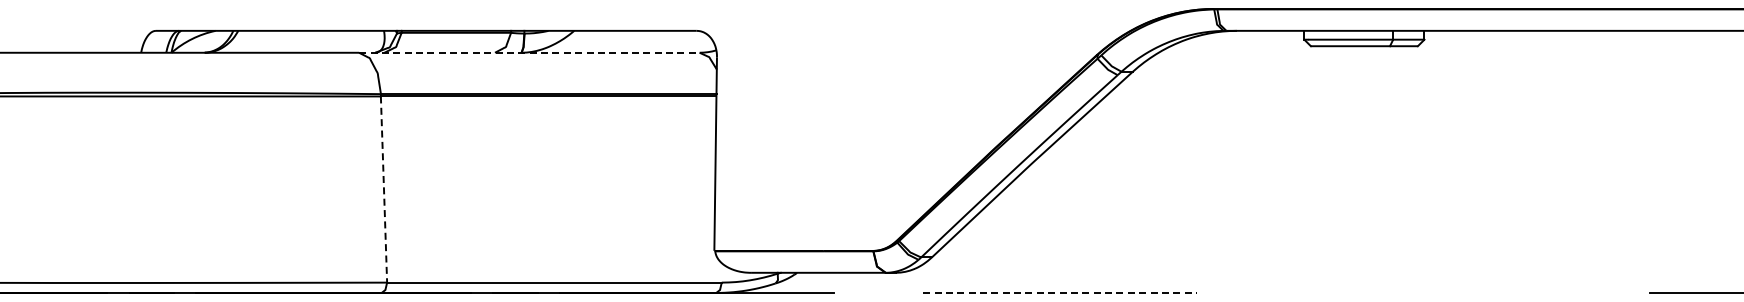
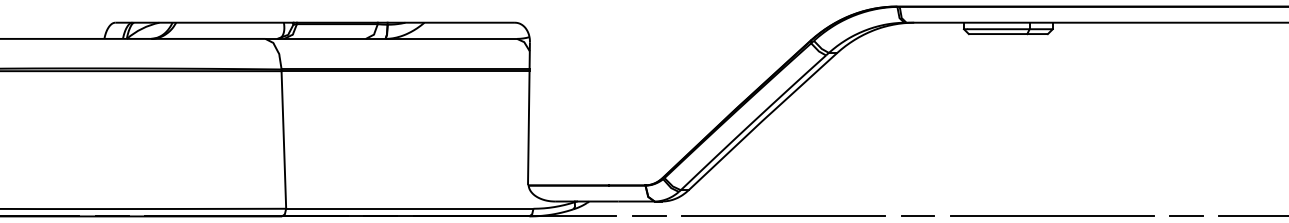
line: (529, 52) -> (391, 38), dashed -> solid
line: (384, 190) -> (284, 140), dashed -> solid
line: (878, 292) -> (649, 216), added
line: (1060, 292) -> (783, 216), dashed -> solid
line: (1241, 292) -> (917, 216), added
line: (1423, 292) -> (1052, 216), added
line: (1605, 292) -> (1186, 216), added

